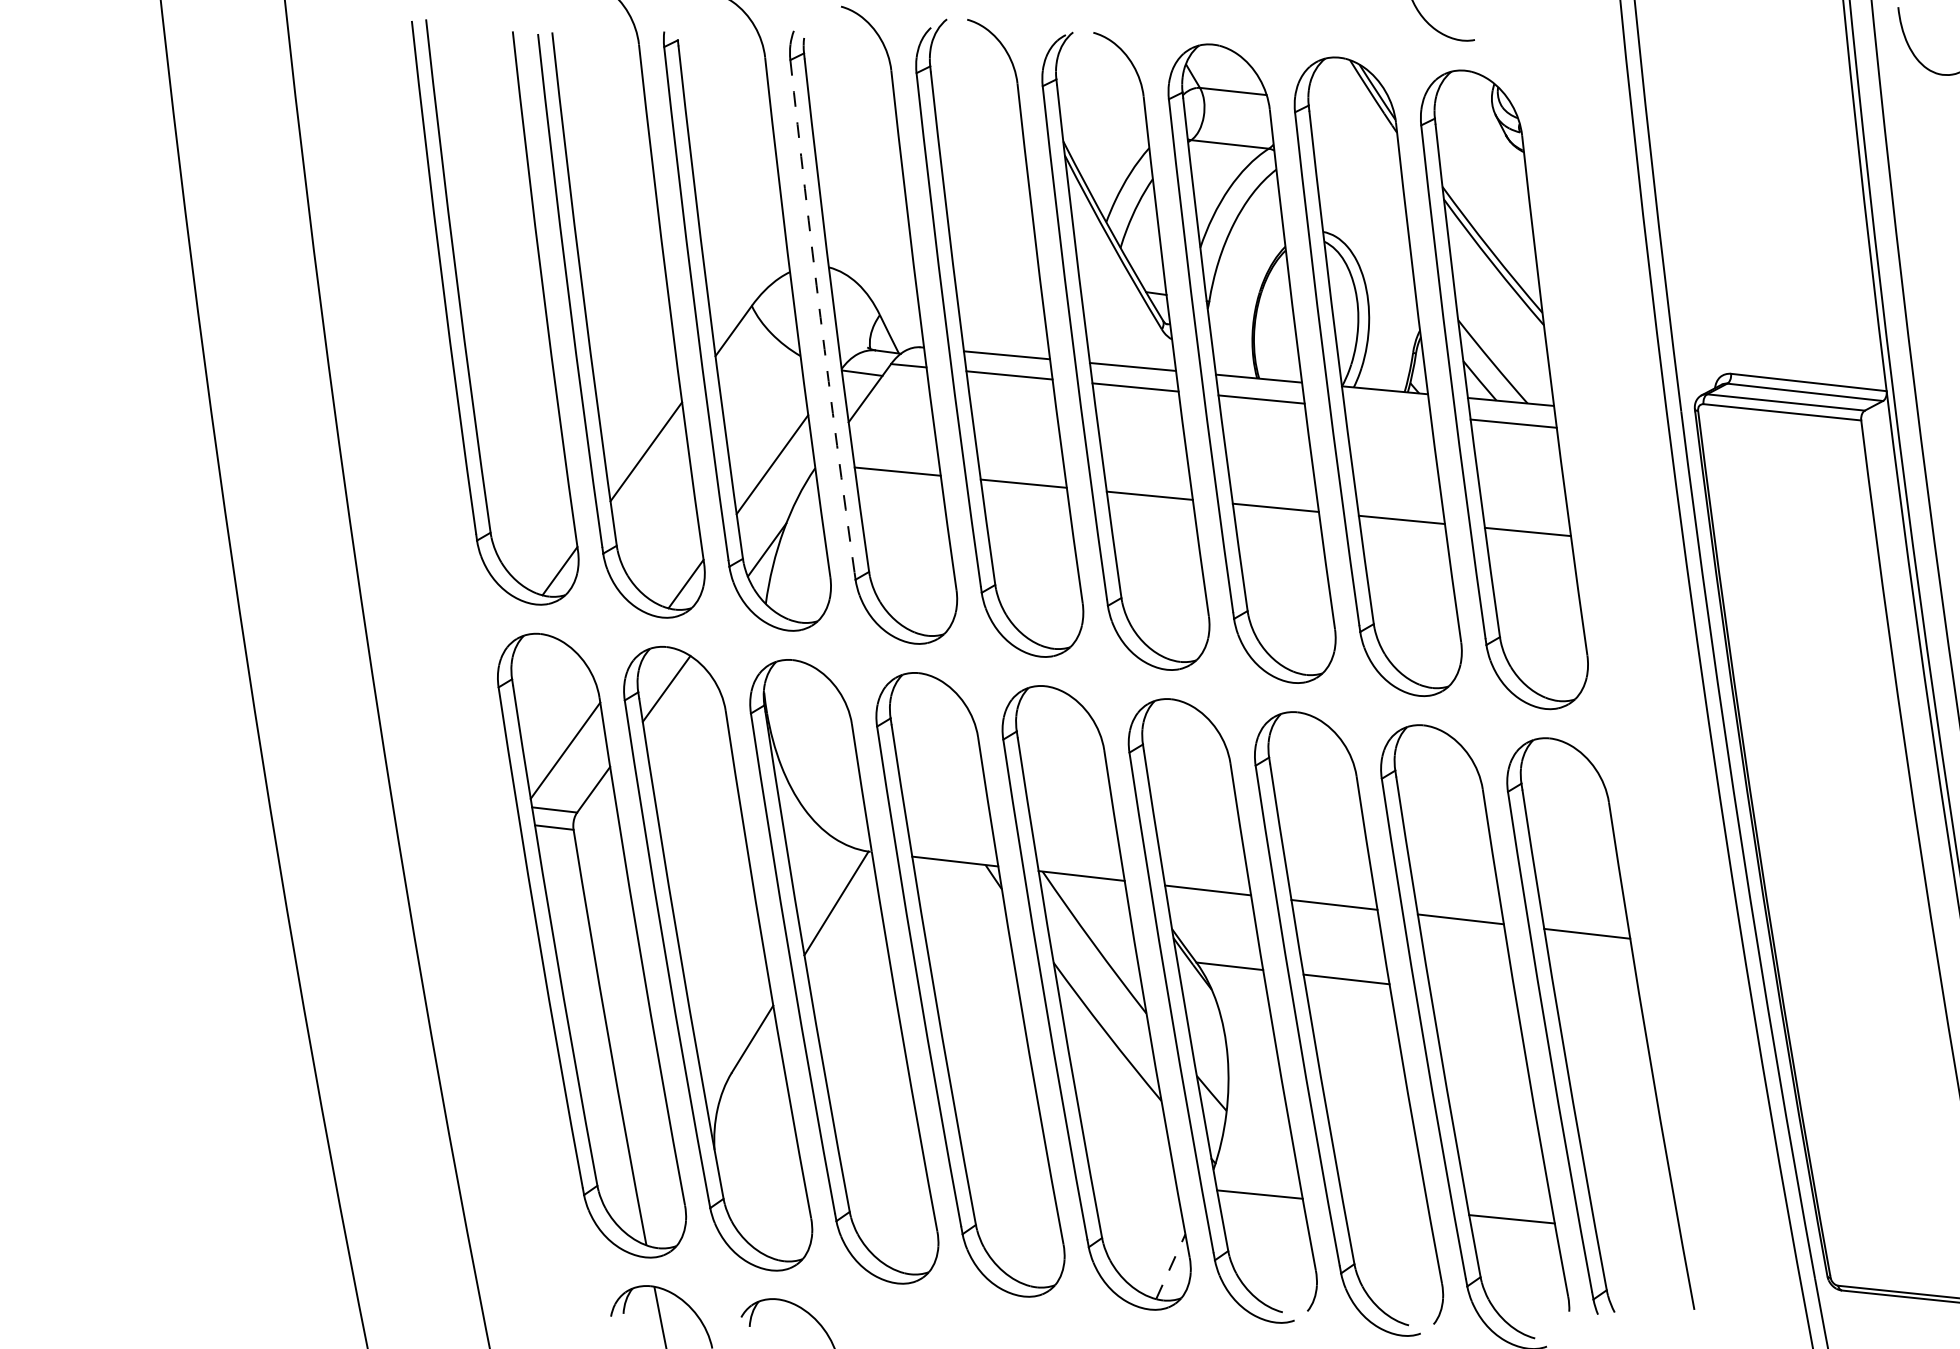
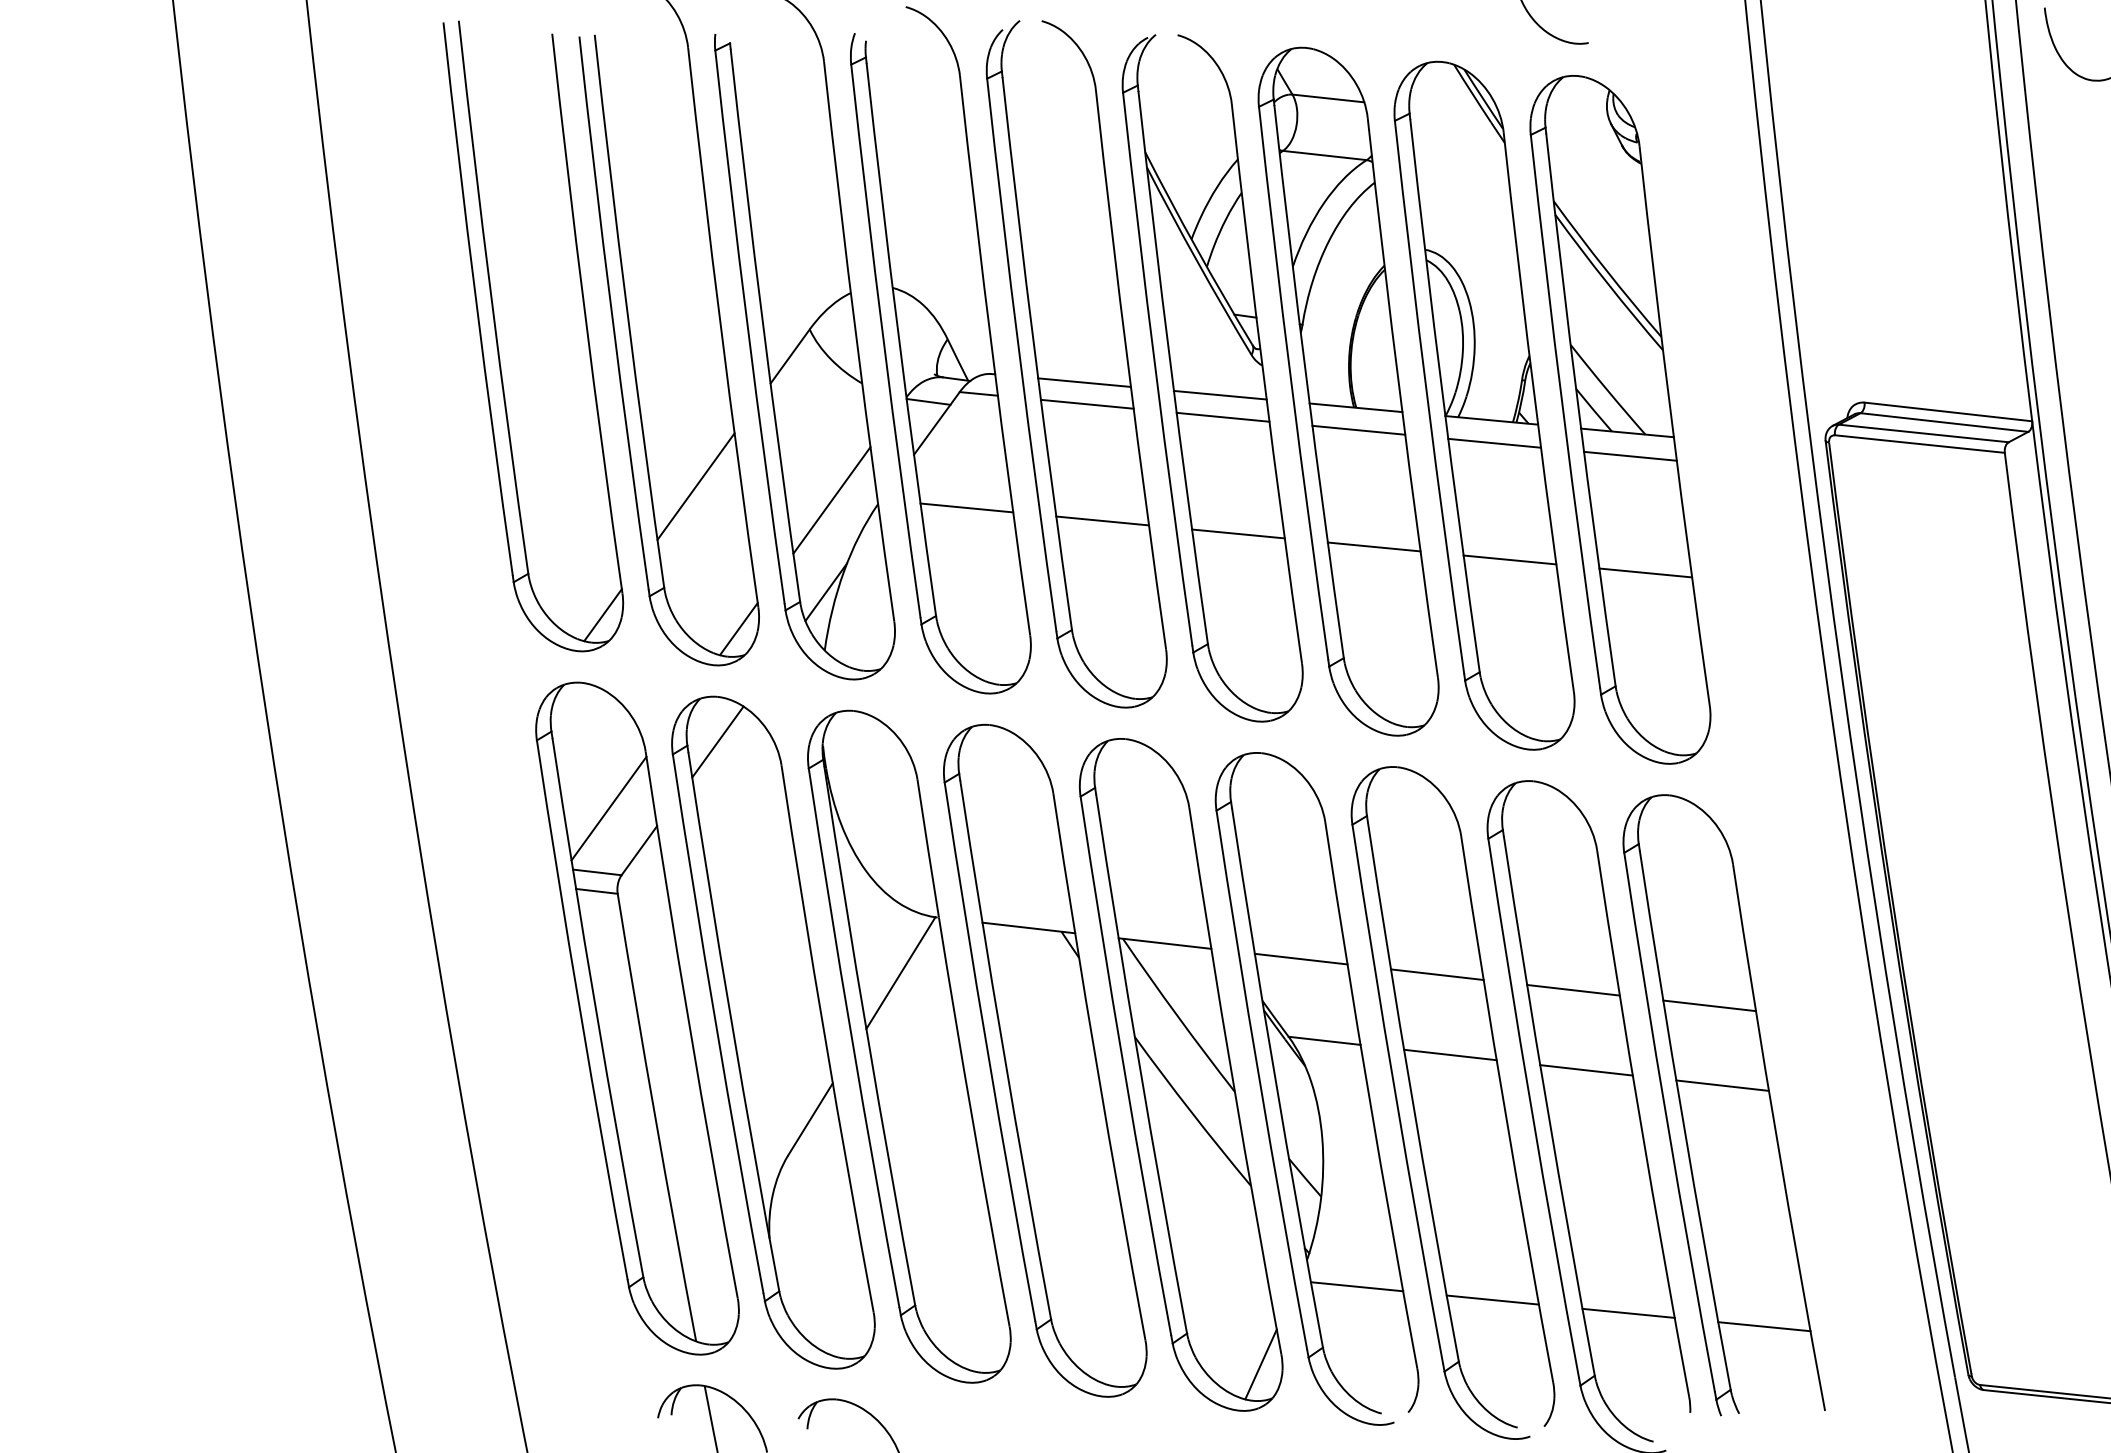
arc: (820, 317) -> (883, 341), dashed -> solid
line: (1387, 410) -> (1494, 442), added
line: (1472, 993) -> (1586, 1070), added
line: (1599, 1007) -> (1722, 1085), added
line: (1385, 1206) -> (1492, 1299), added
line: (1638, 1231) -> (1764, 1326), added
line: (1171, 1266) -> (1261, 1364), dashed -> solid

